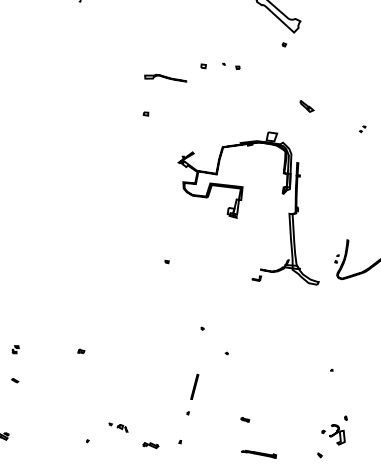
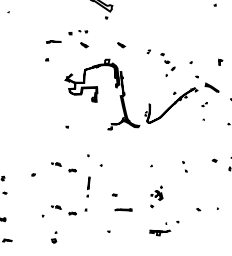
part: (165, 77) -> (53, 41), size x0.7
part: (229, 95) -> (84, 45), added
part: (146, 345) -> (63, 167), added

